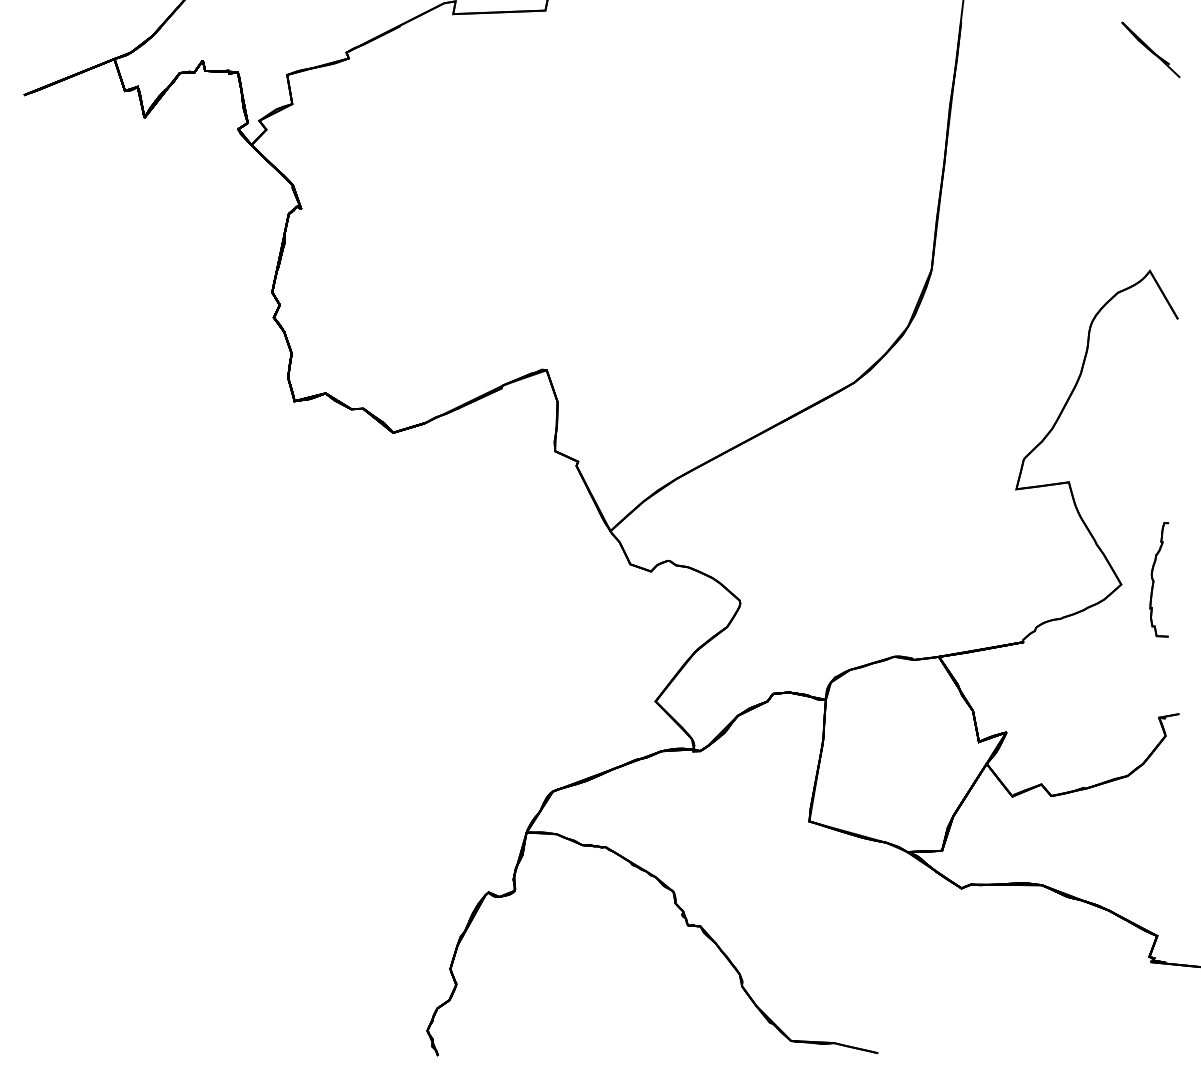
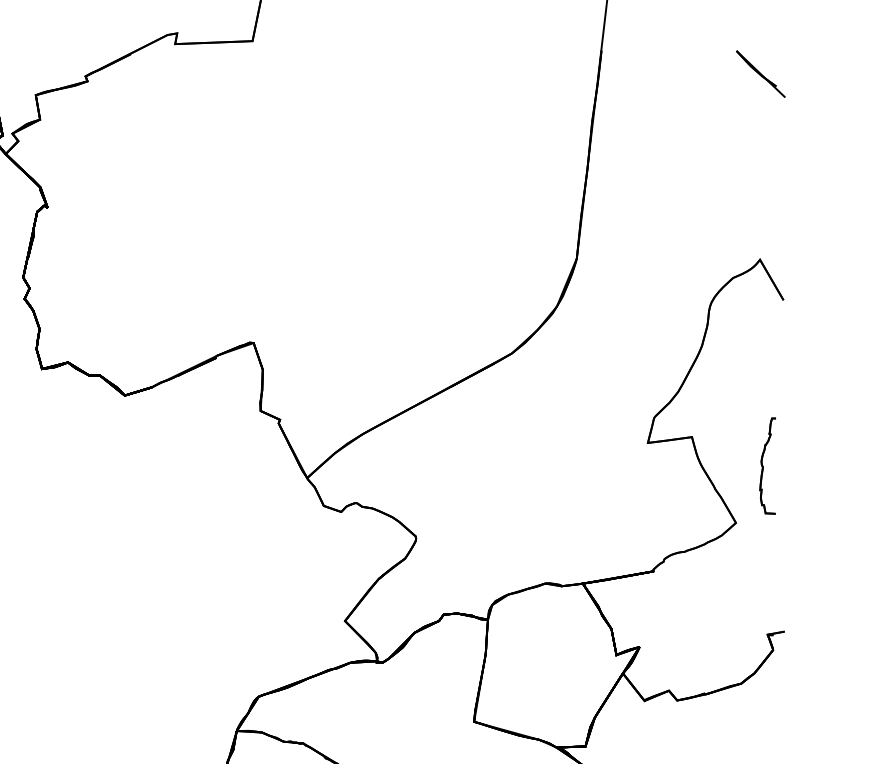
part: (1158, 579) -> (767, 465), moved

